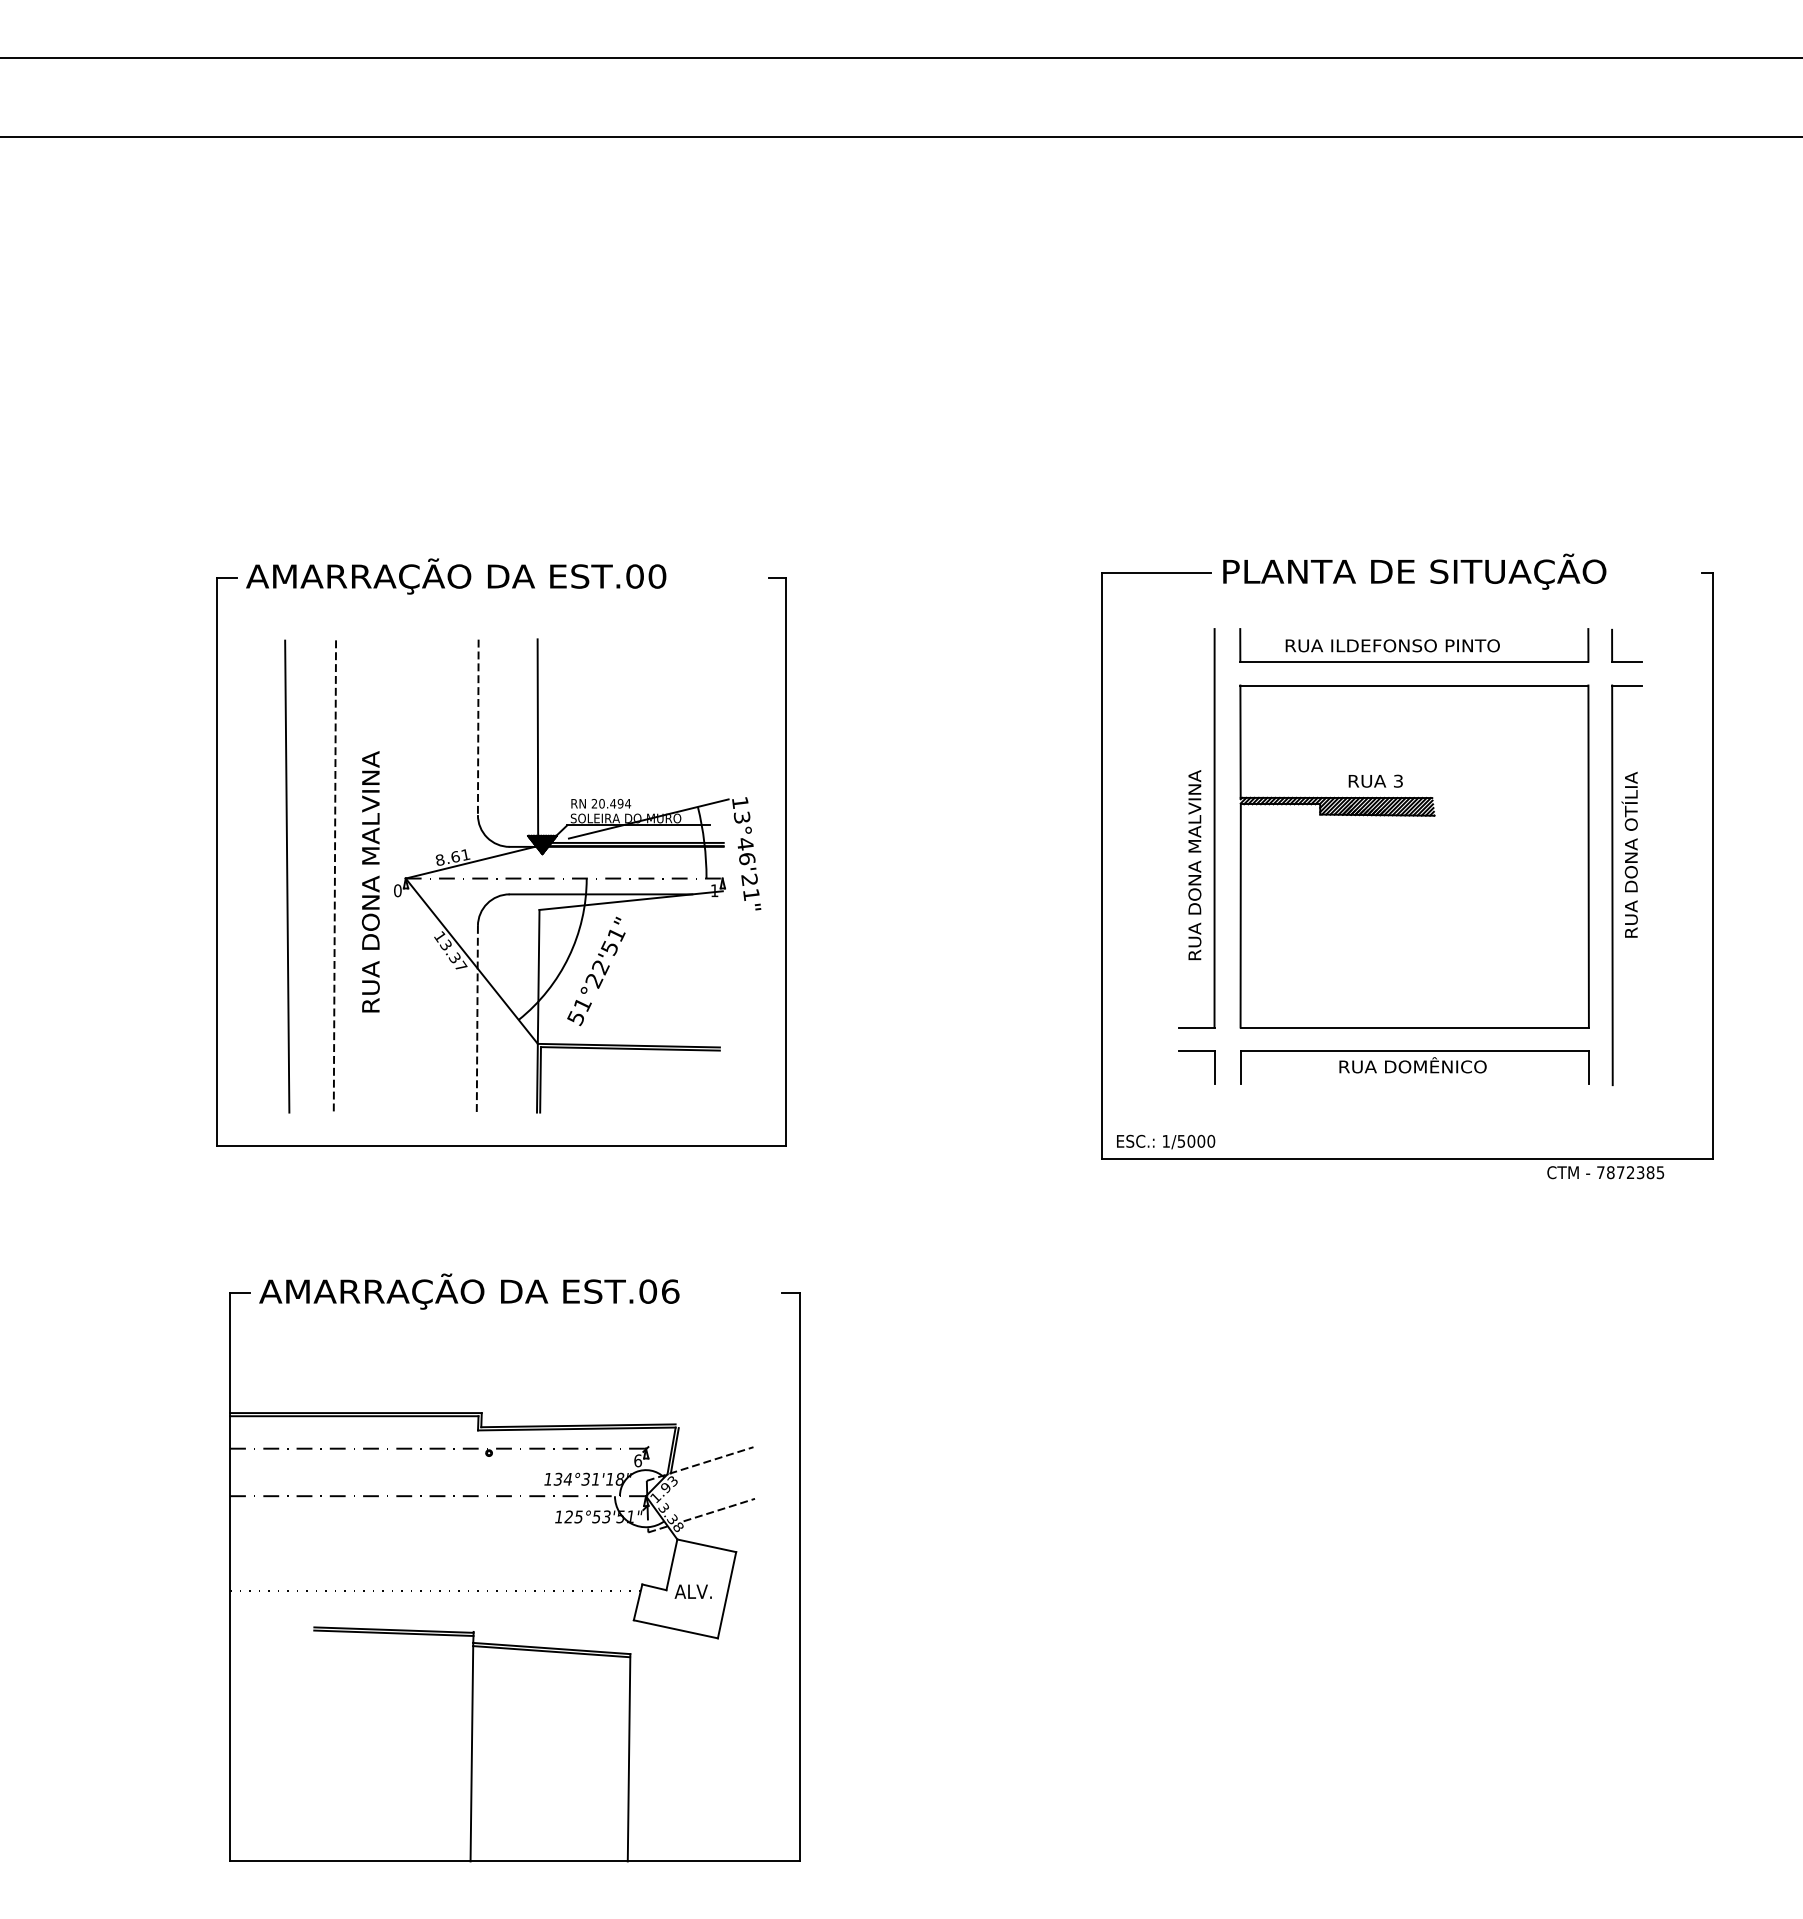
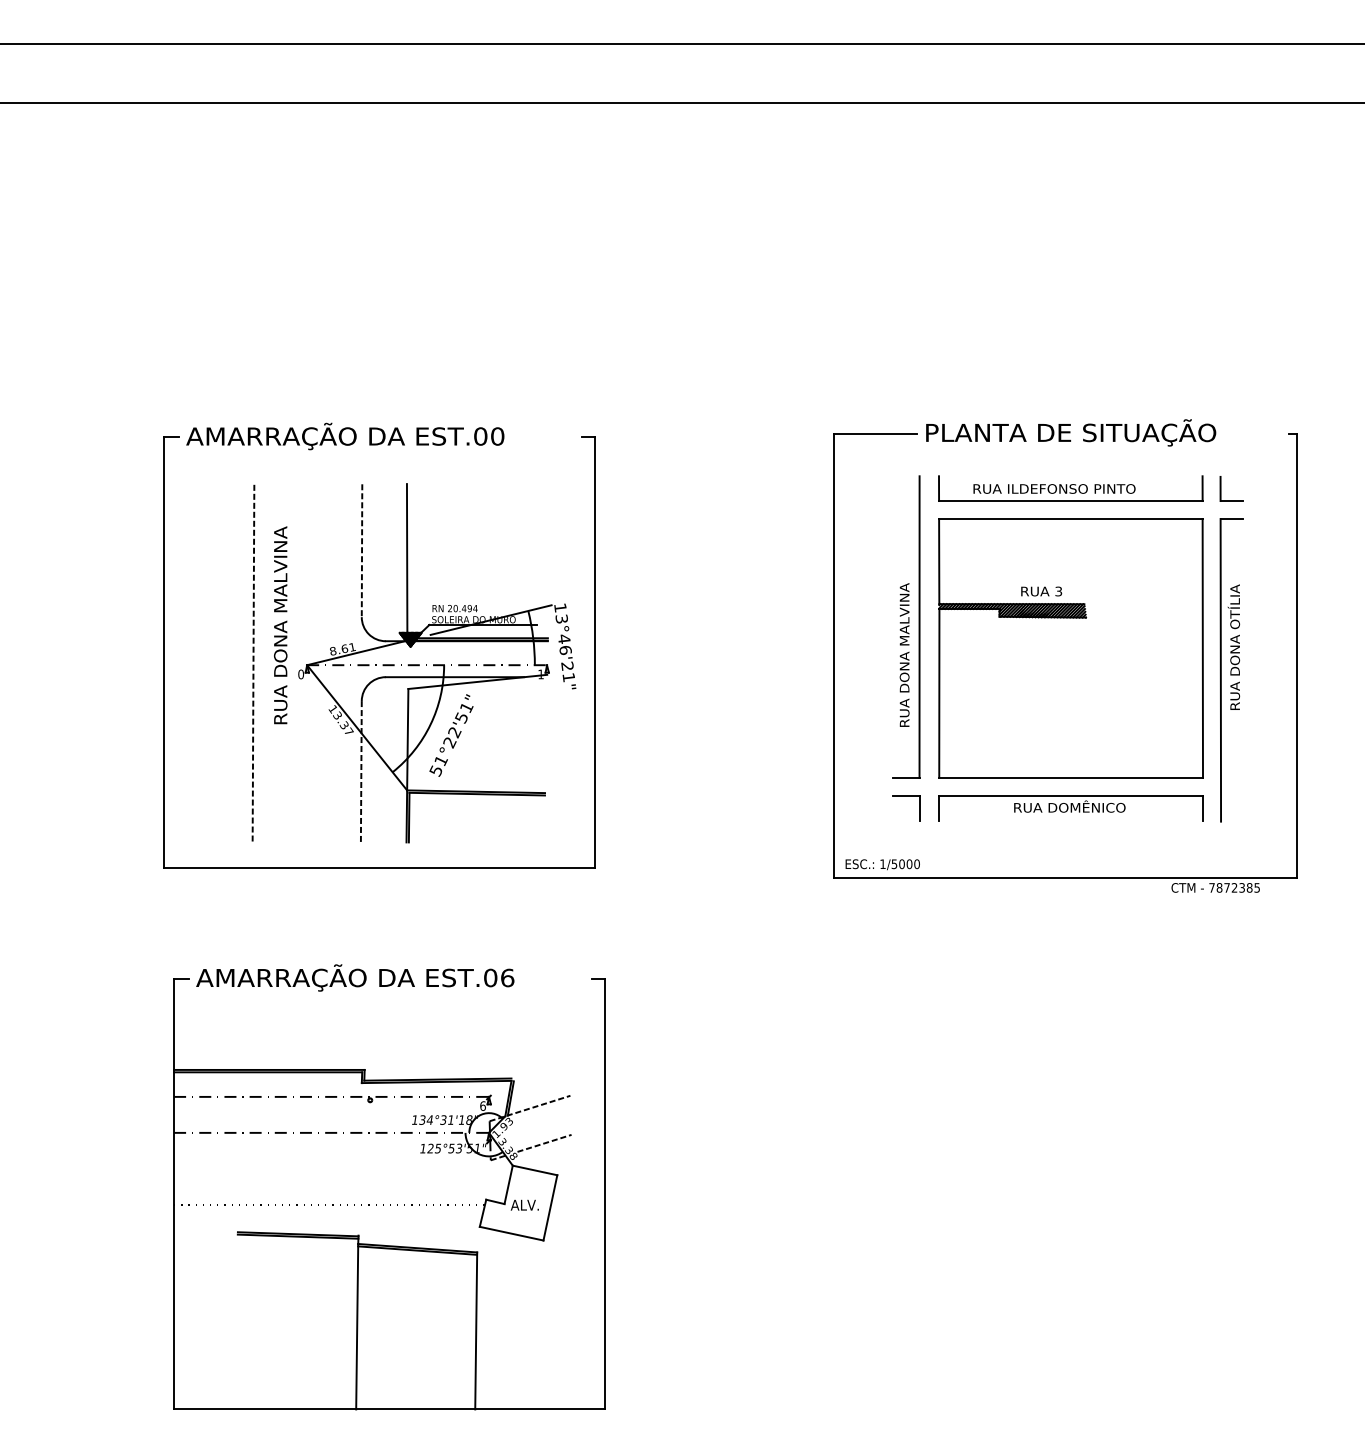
line: (287, 876) -> (217, 663), removed
text: (370, 881) -> (280, 625), moved

